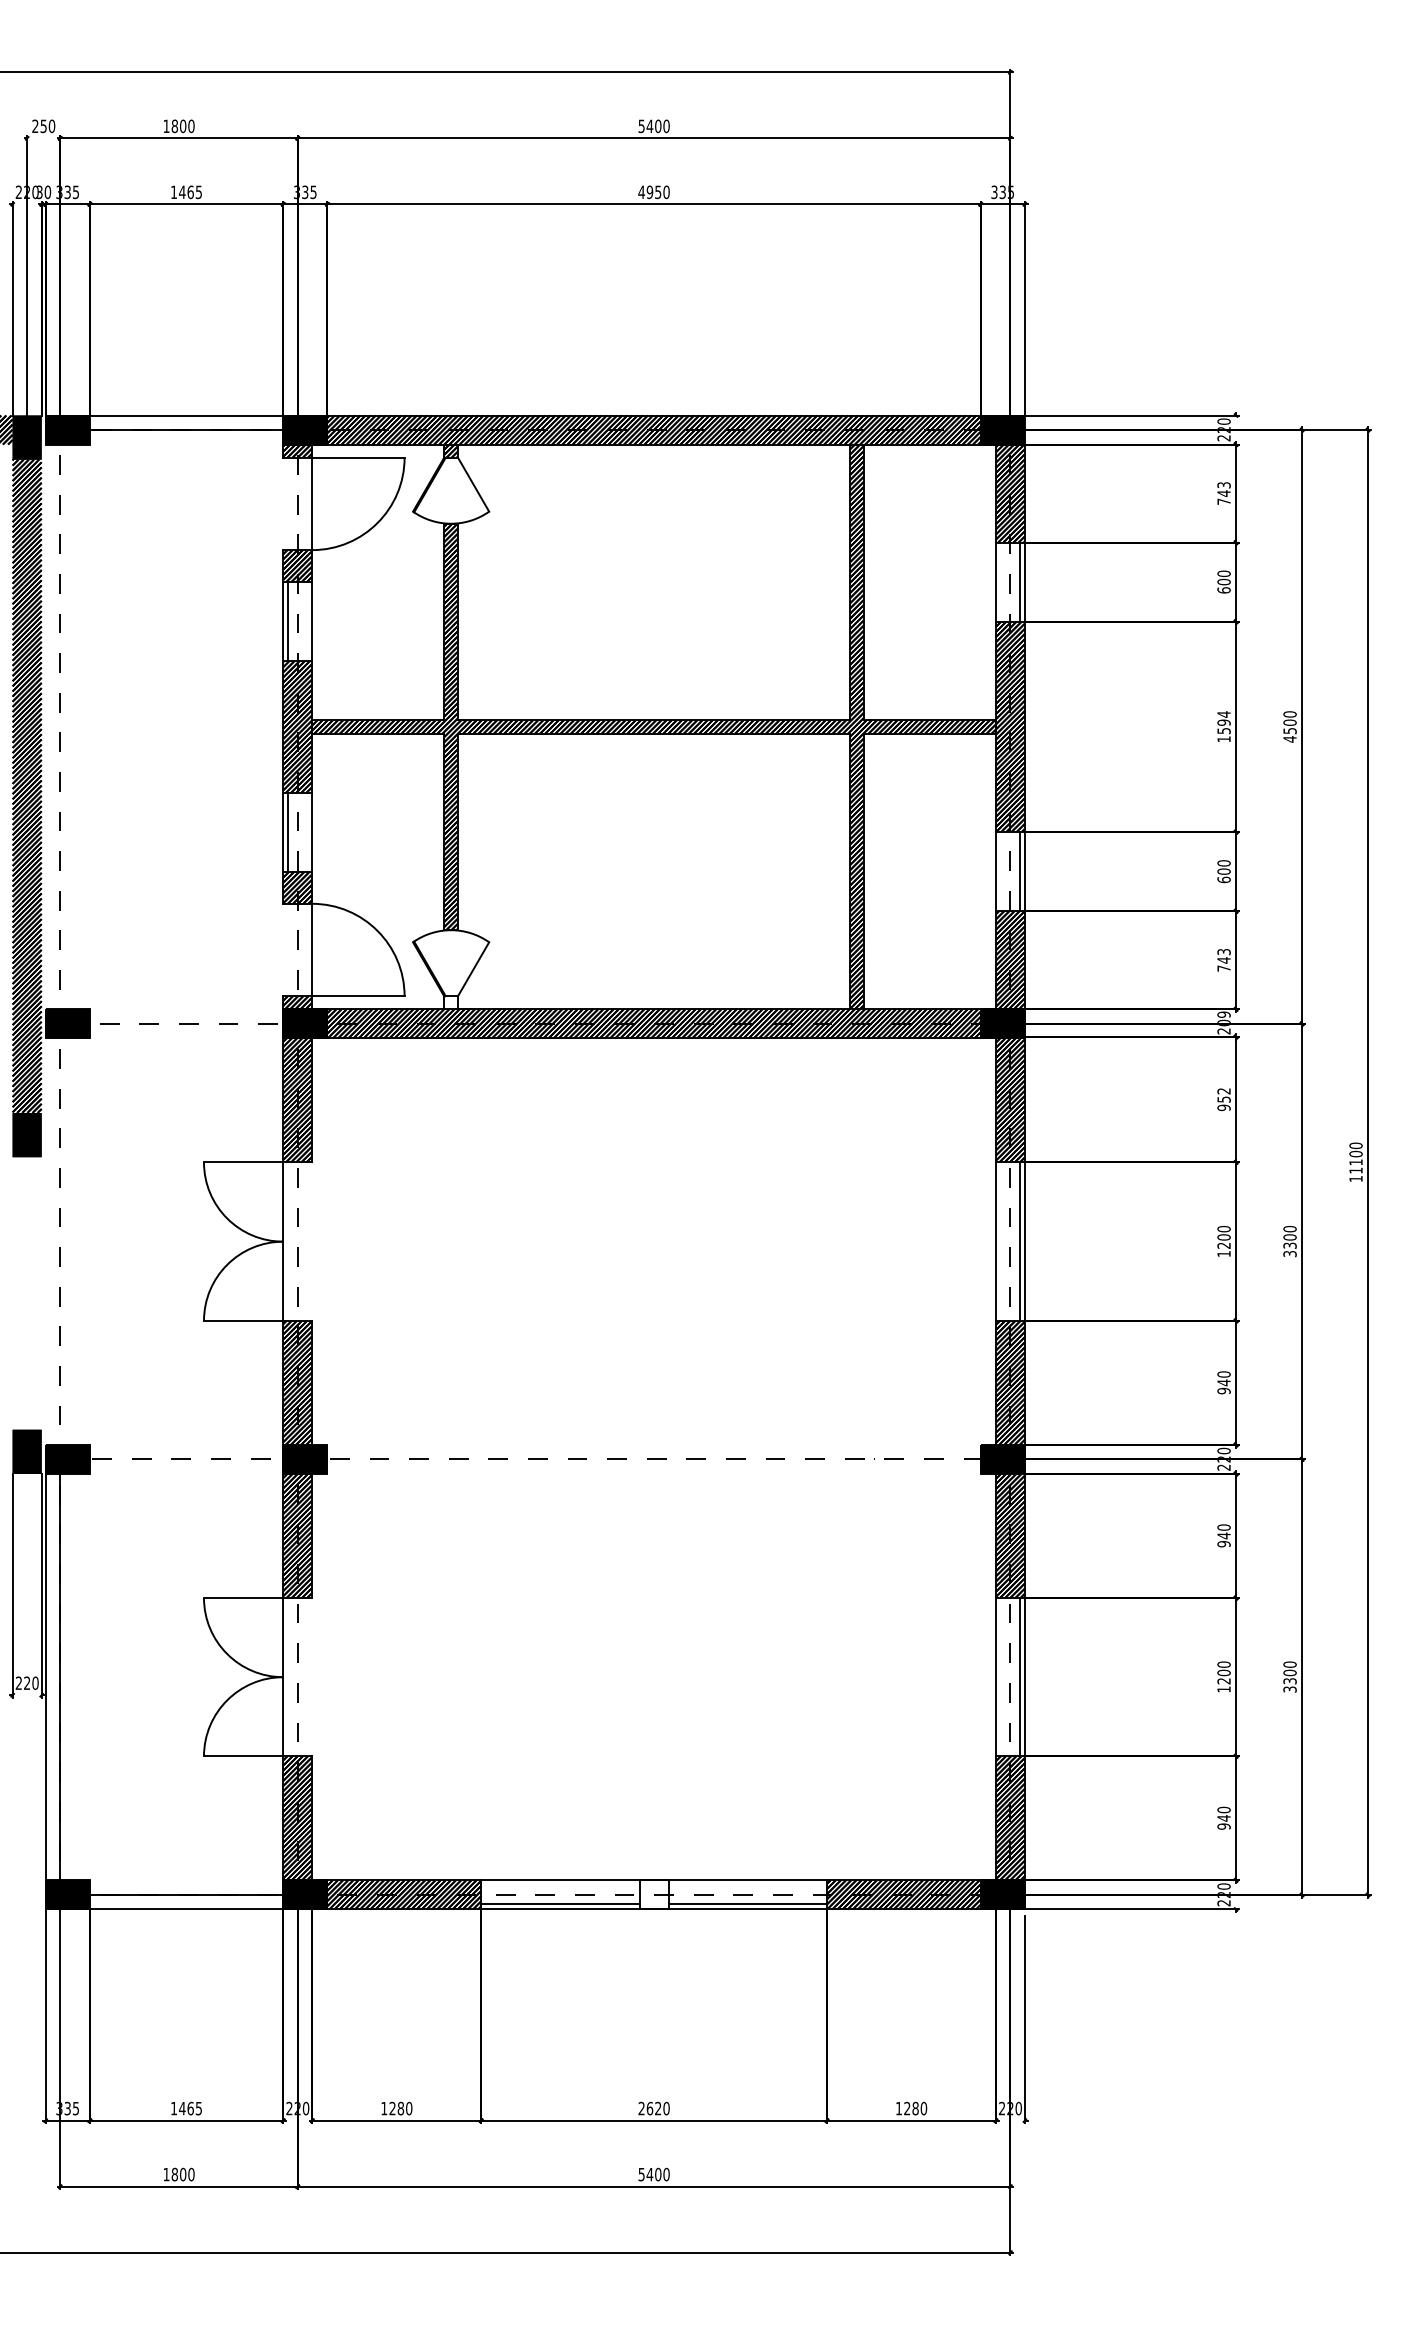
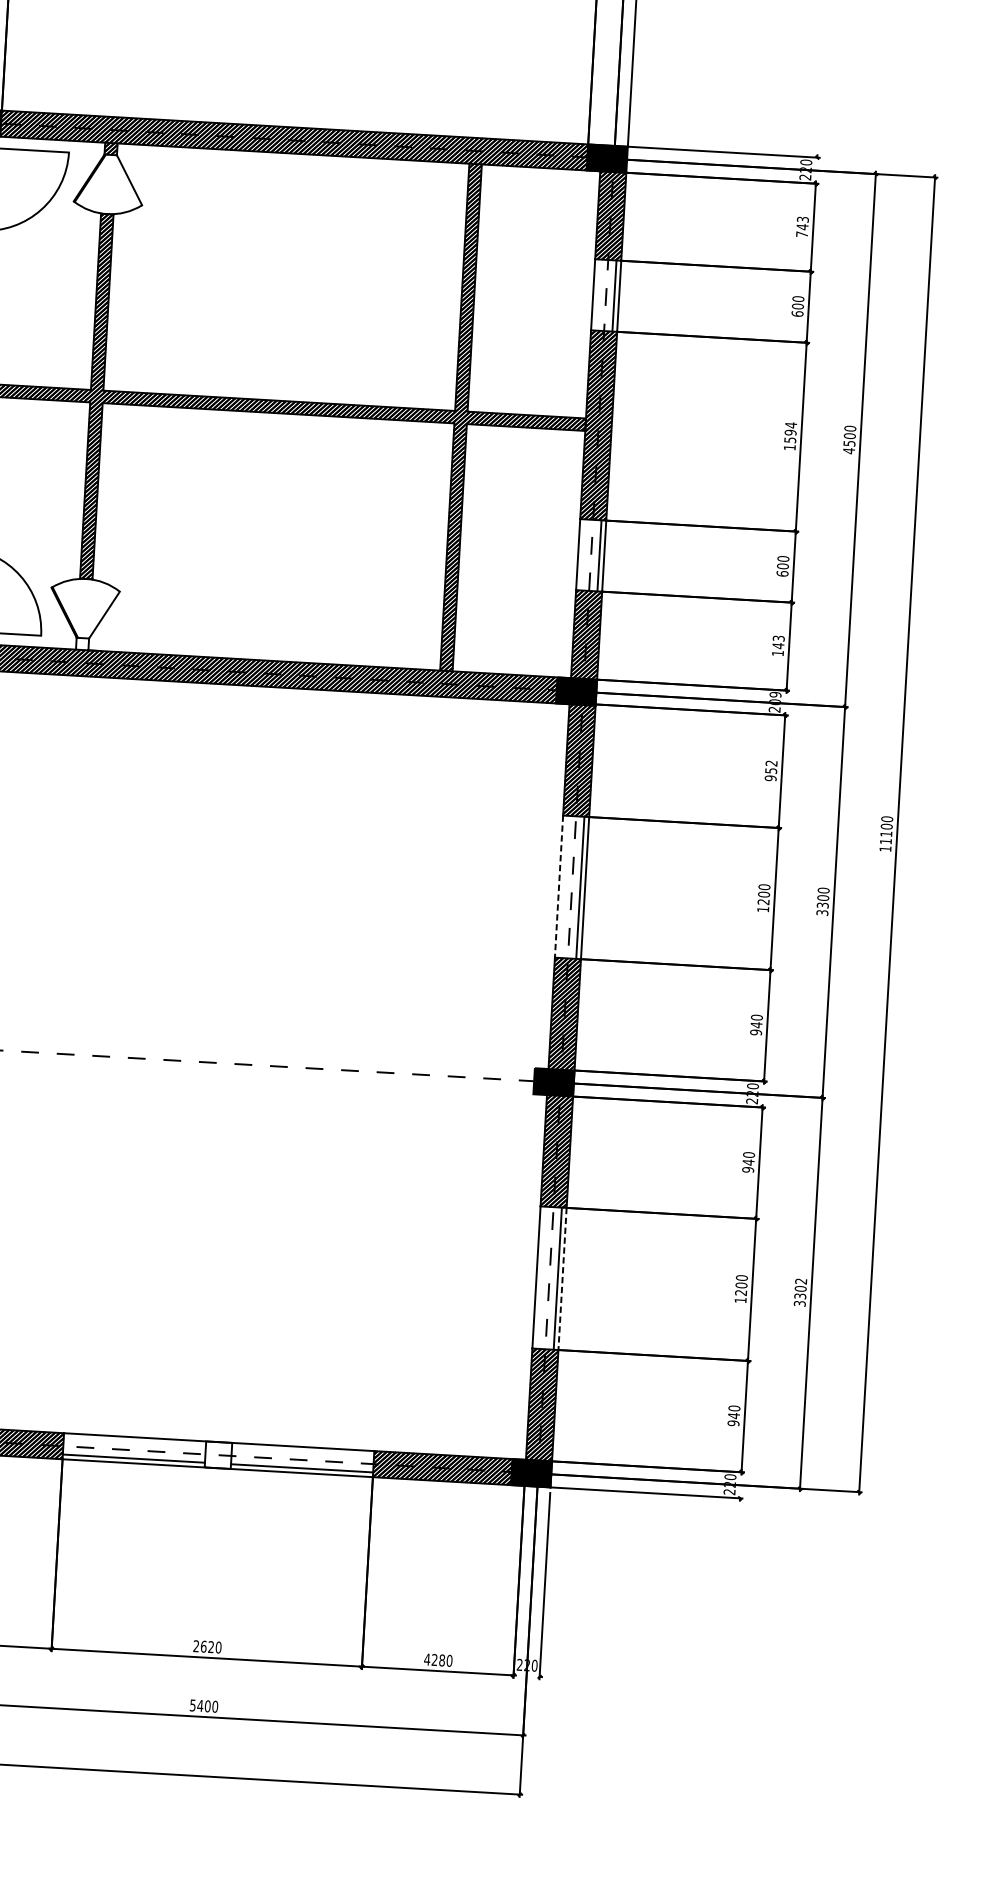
text: (1223, 968) -> (777, 653), 743 -> 143
line: (995, 1242) -> (558, 887), solid -> dashed
text: (1289, 1664) -> (800, 1281), 3300 -> 3302
line: (1024, 1677) -> (562, 1279), solid -> dashed
text: (898, 2108) -> (426, 1659), 1280 -> 4280

